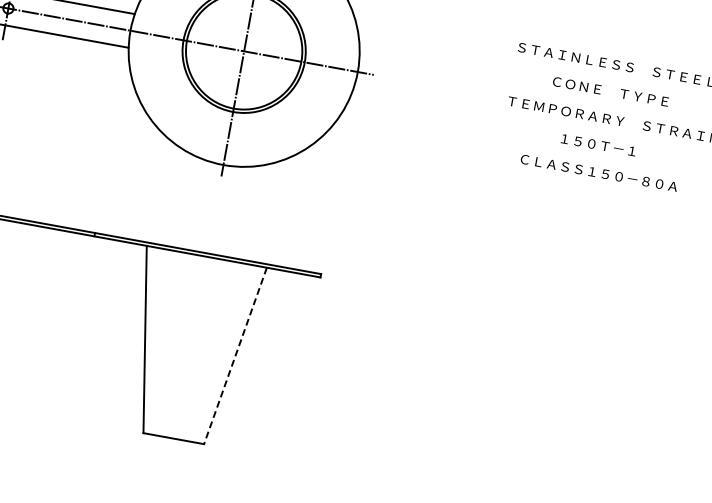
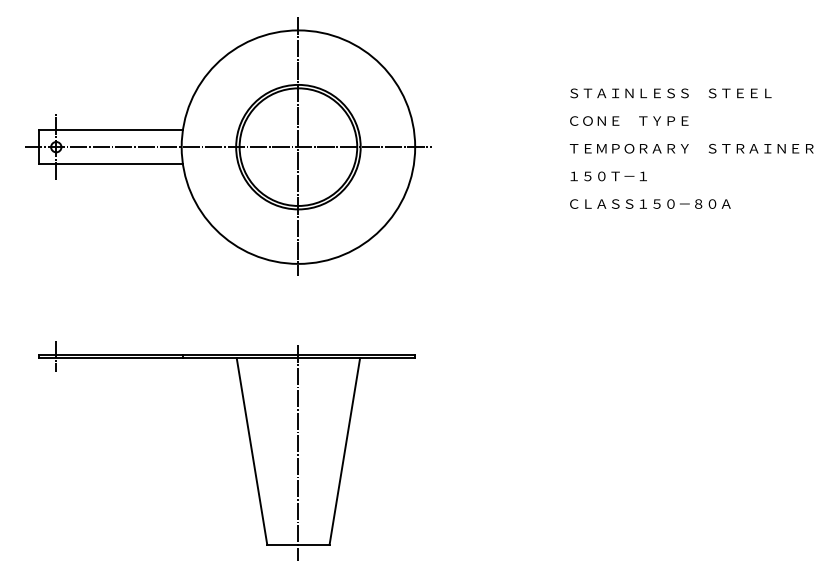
text: (611, 91) -> (629, 120), moved
text: (598, 145) -> (608, 176), moved
text: (599, 172) -> (650, 203), moved
line: (190, 348) -> (298, 452), added
line: (235, 355) -> (344, 451), dashed -> solid

